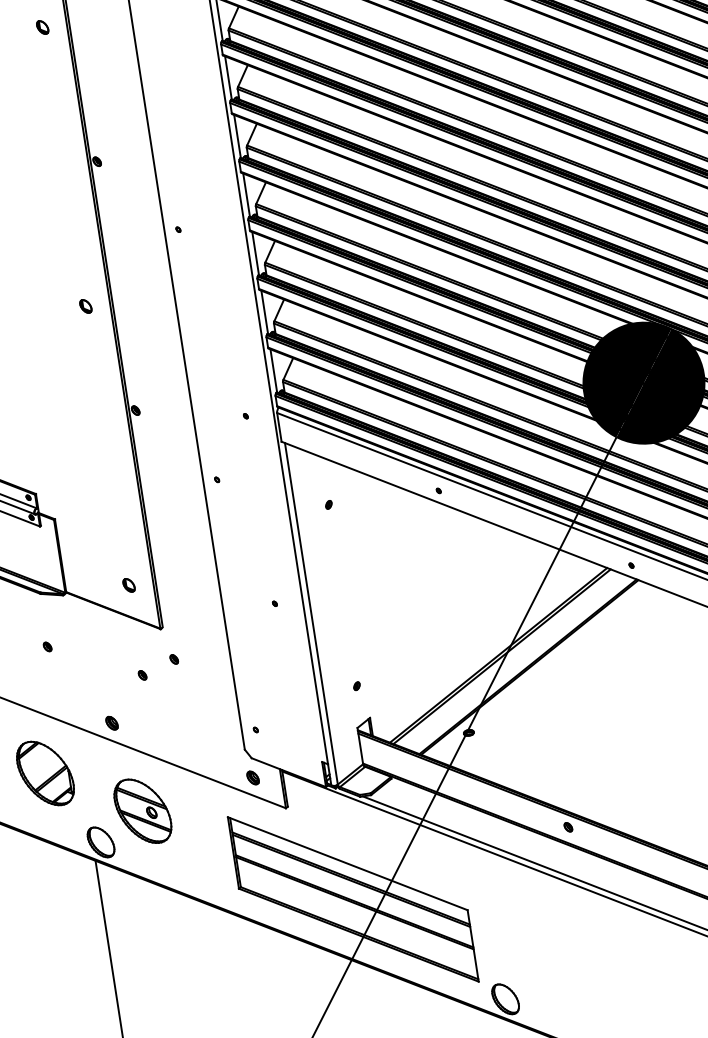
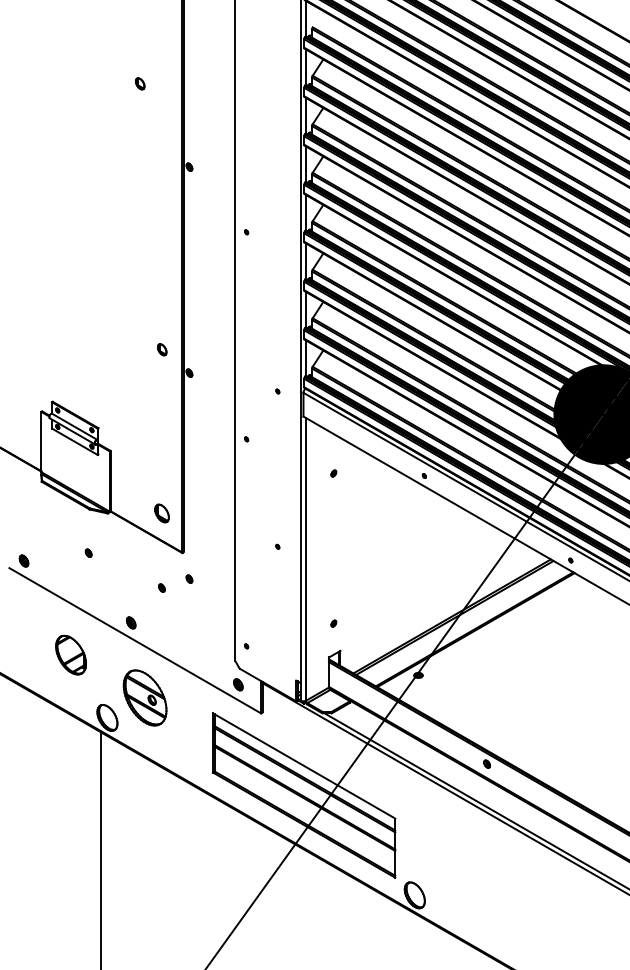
part: (41, 27) -> (139, 83), moved
part: (86, 306) -> (162, 349), moved
part: (129, 585) -> (162, 513), size x1.6
part: (44, 772) -> (70, 654), size x0.7

